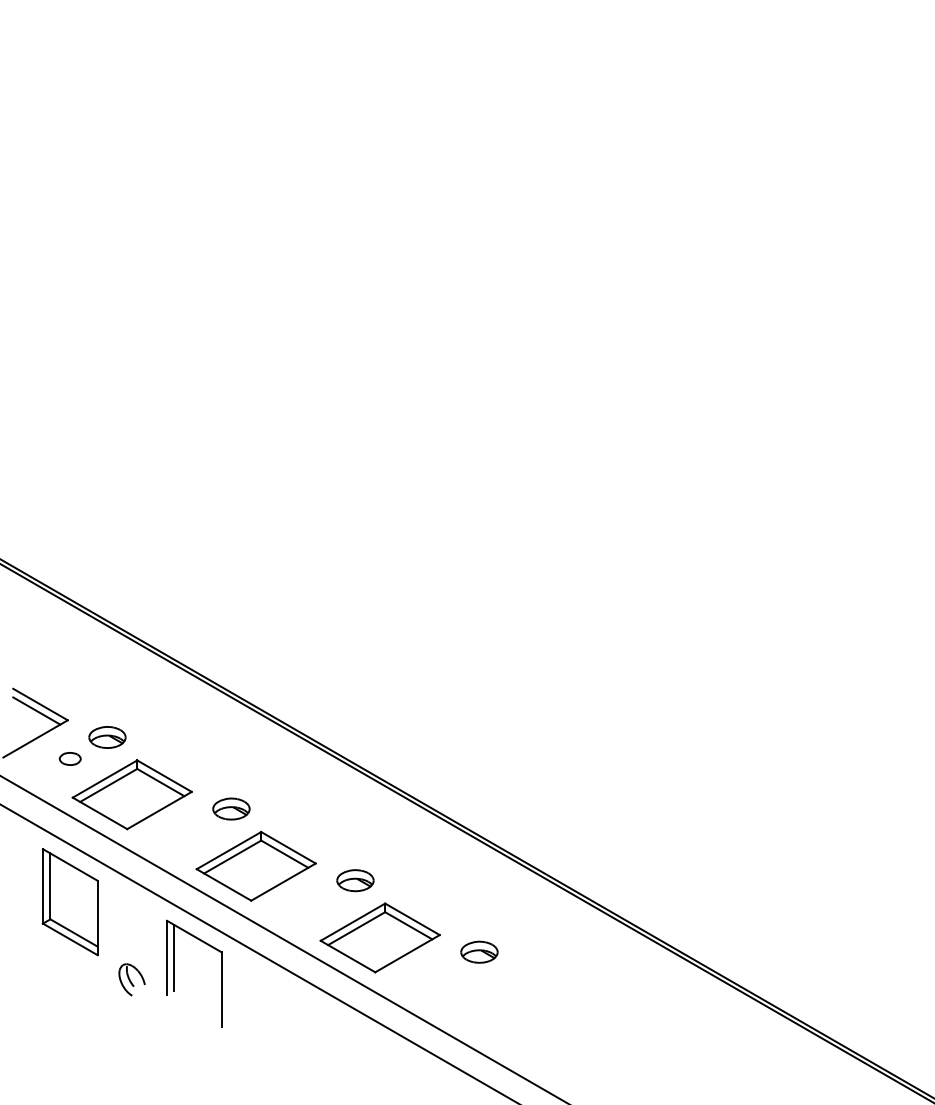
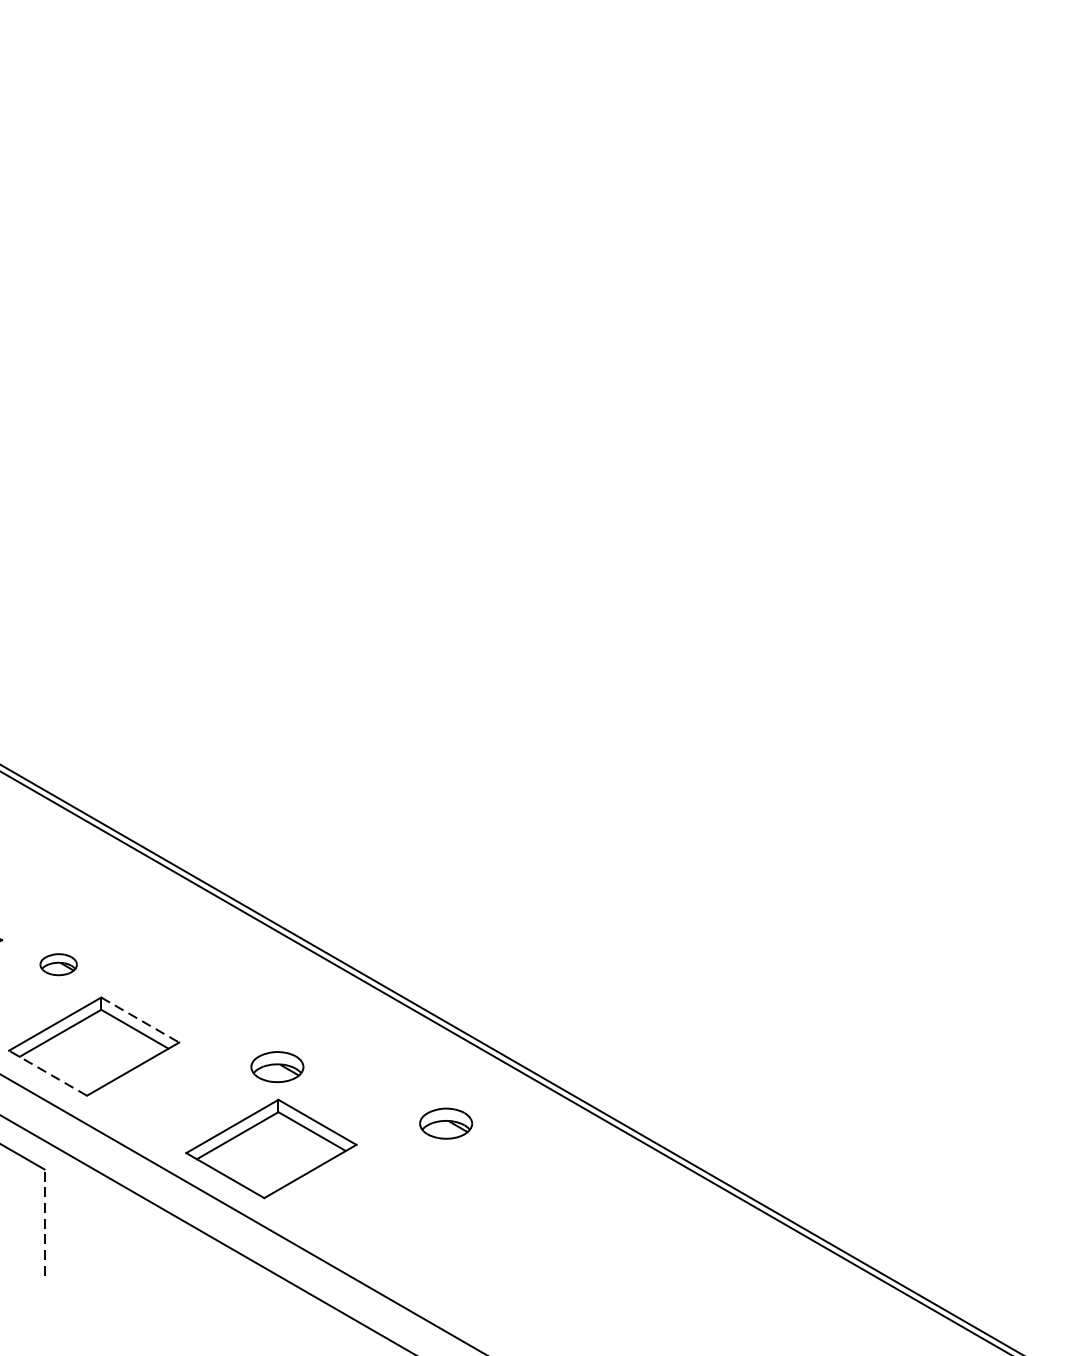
part: (231, 808) -> (58, 963), size x0.7
line: (288, 848) -> (140, 1021), solid -> dashed
part: (355, 880) -> (277, 1066), moved
line: (224, 884) -> (48, 1072), solid -> dashed
part: (479, 951) -> (446, 1122), moved
line: (221, 989) -> (44, 1222), solid -> dashed

